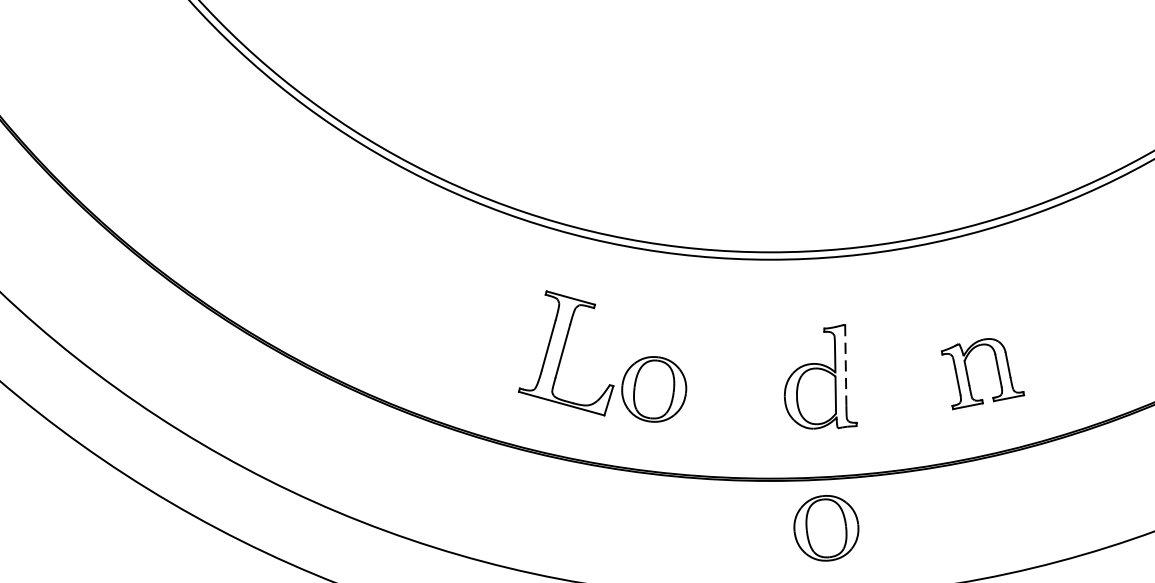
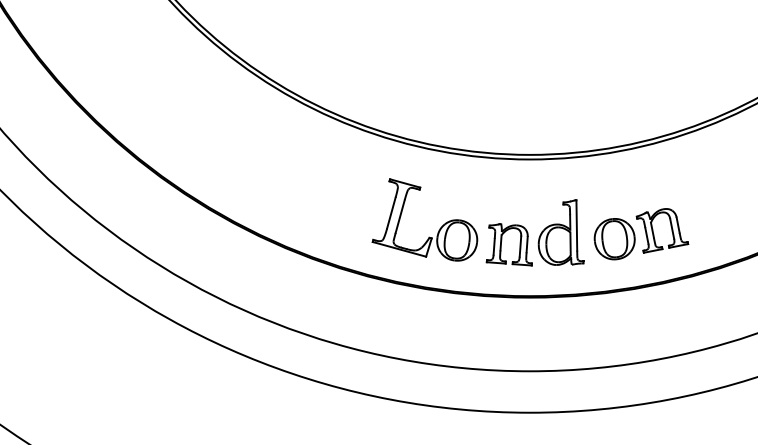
line: (845, 365) -> (576, 225), dashed -> solid
part: (725, 395) -> (501, 244), added
part: (826, 528) -> (614, 239), moved

